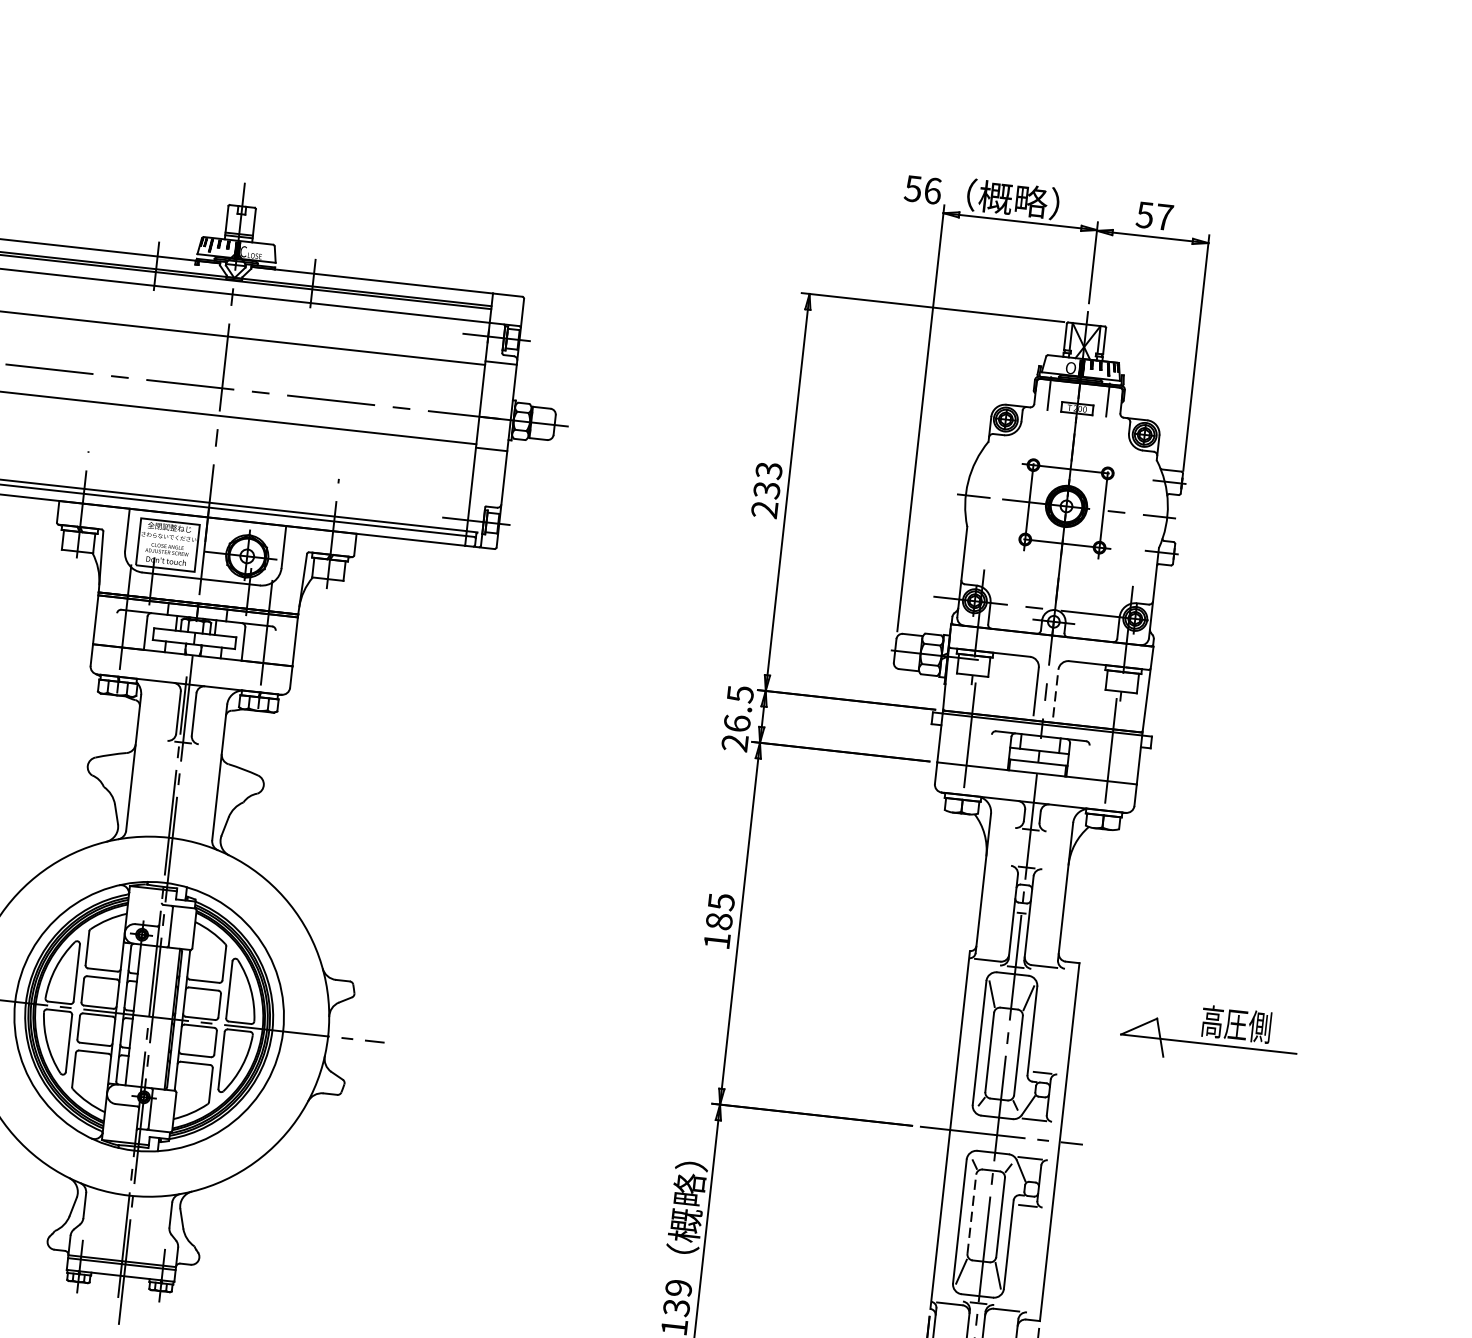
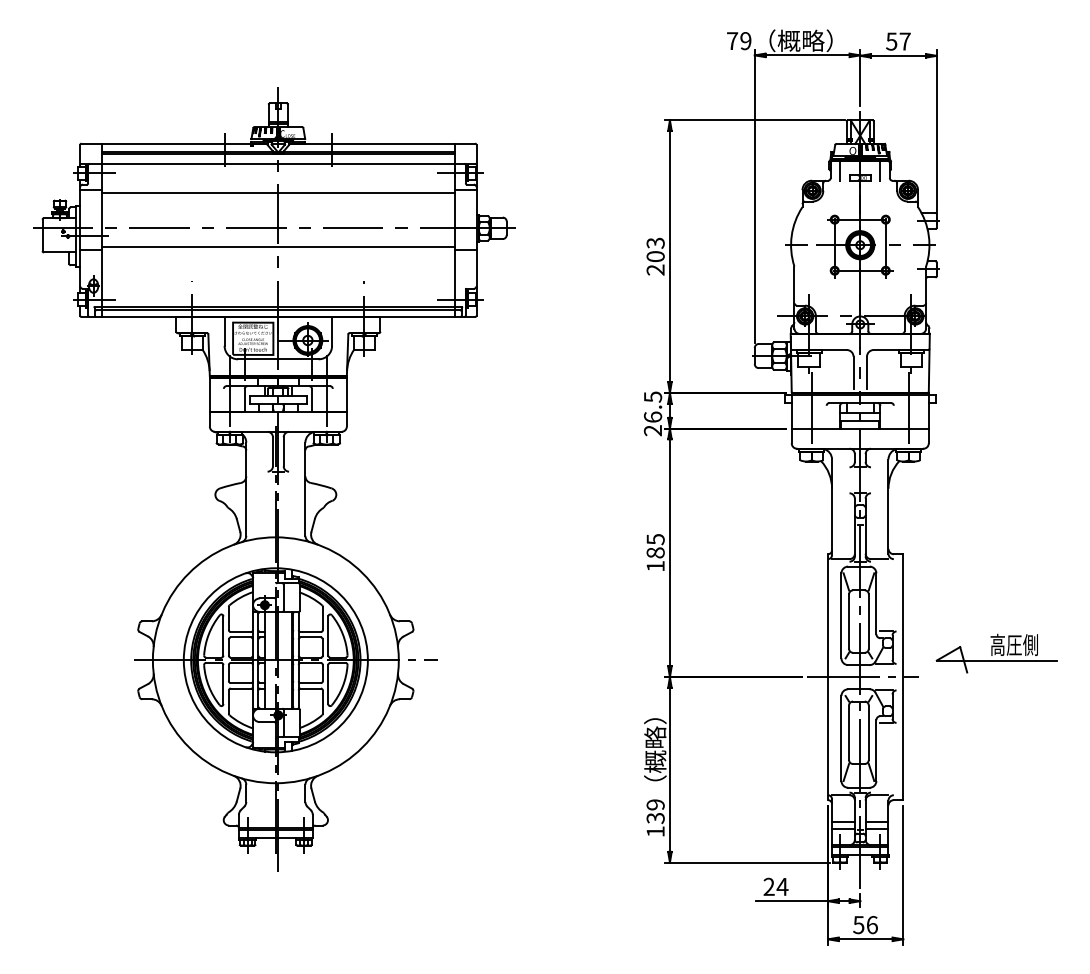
text: (922, 190) -> (738, 41), 56 -> 79
text: (766, 489) -> (655, 256), 233 -> 203
line: (1055, 692) -> (866, 372), dashed -> solid
part: (1209, 1033) -> (996, 653), moved
line: (972, 1213) -> (849, 732), dashed -> solid

